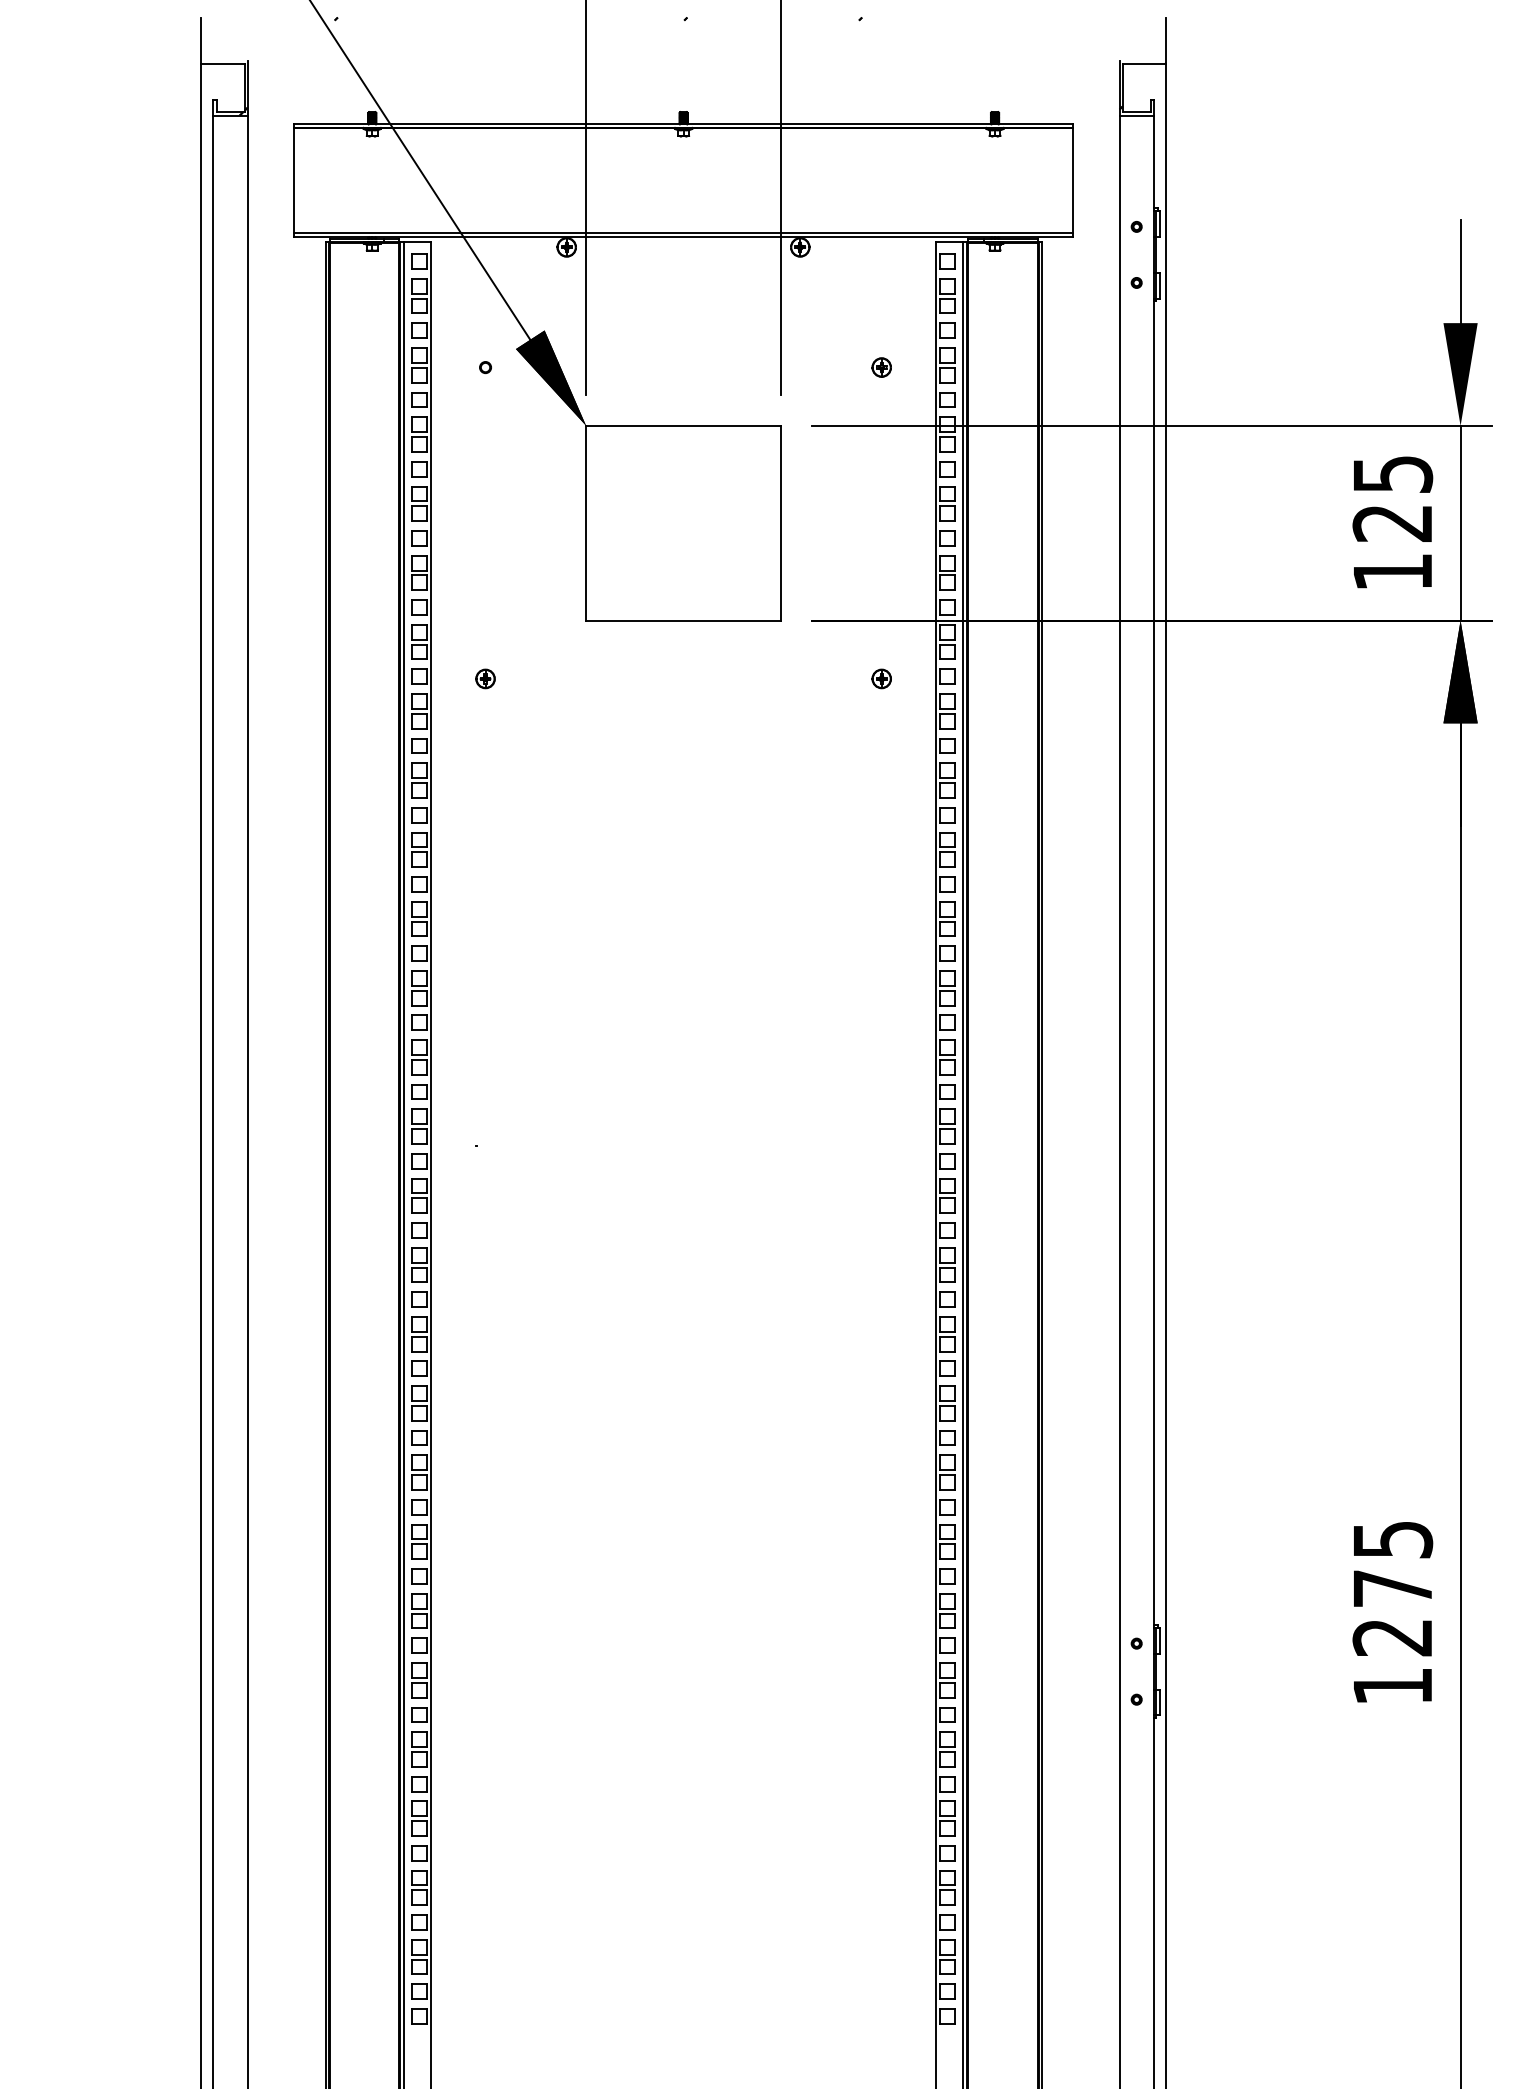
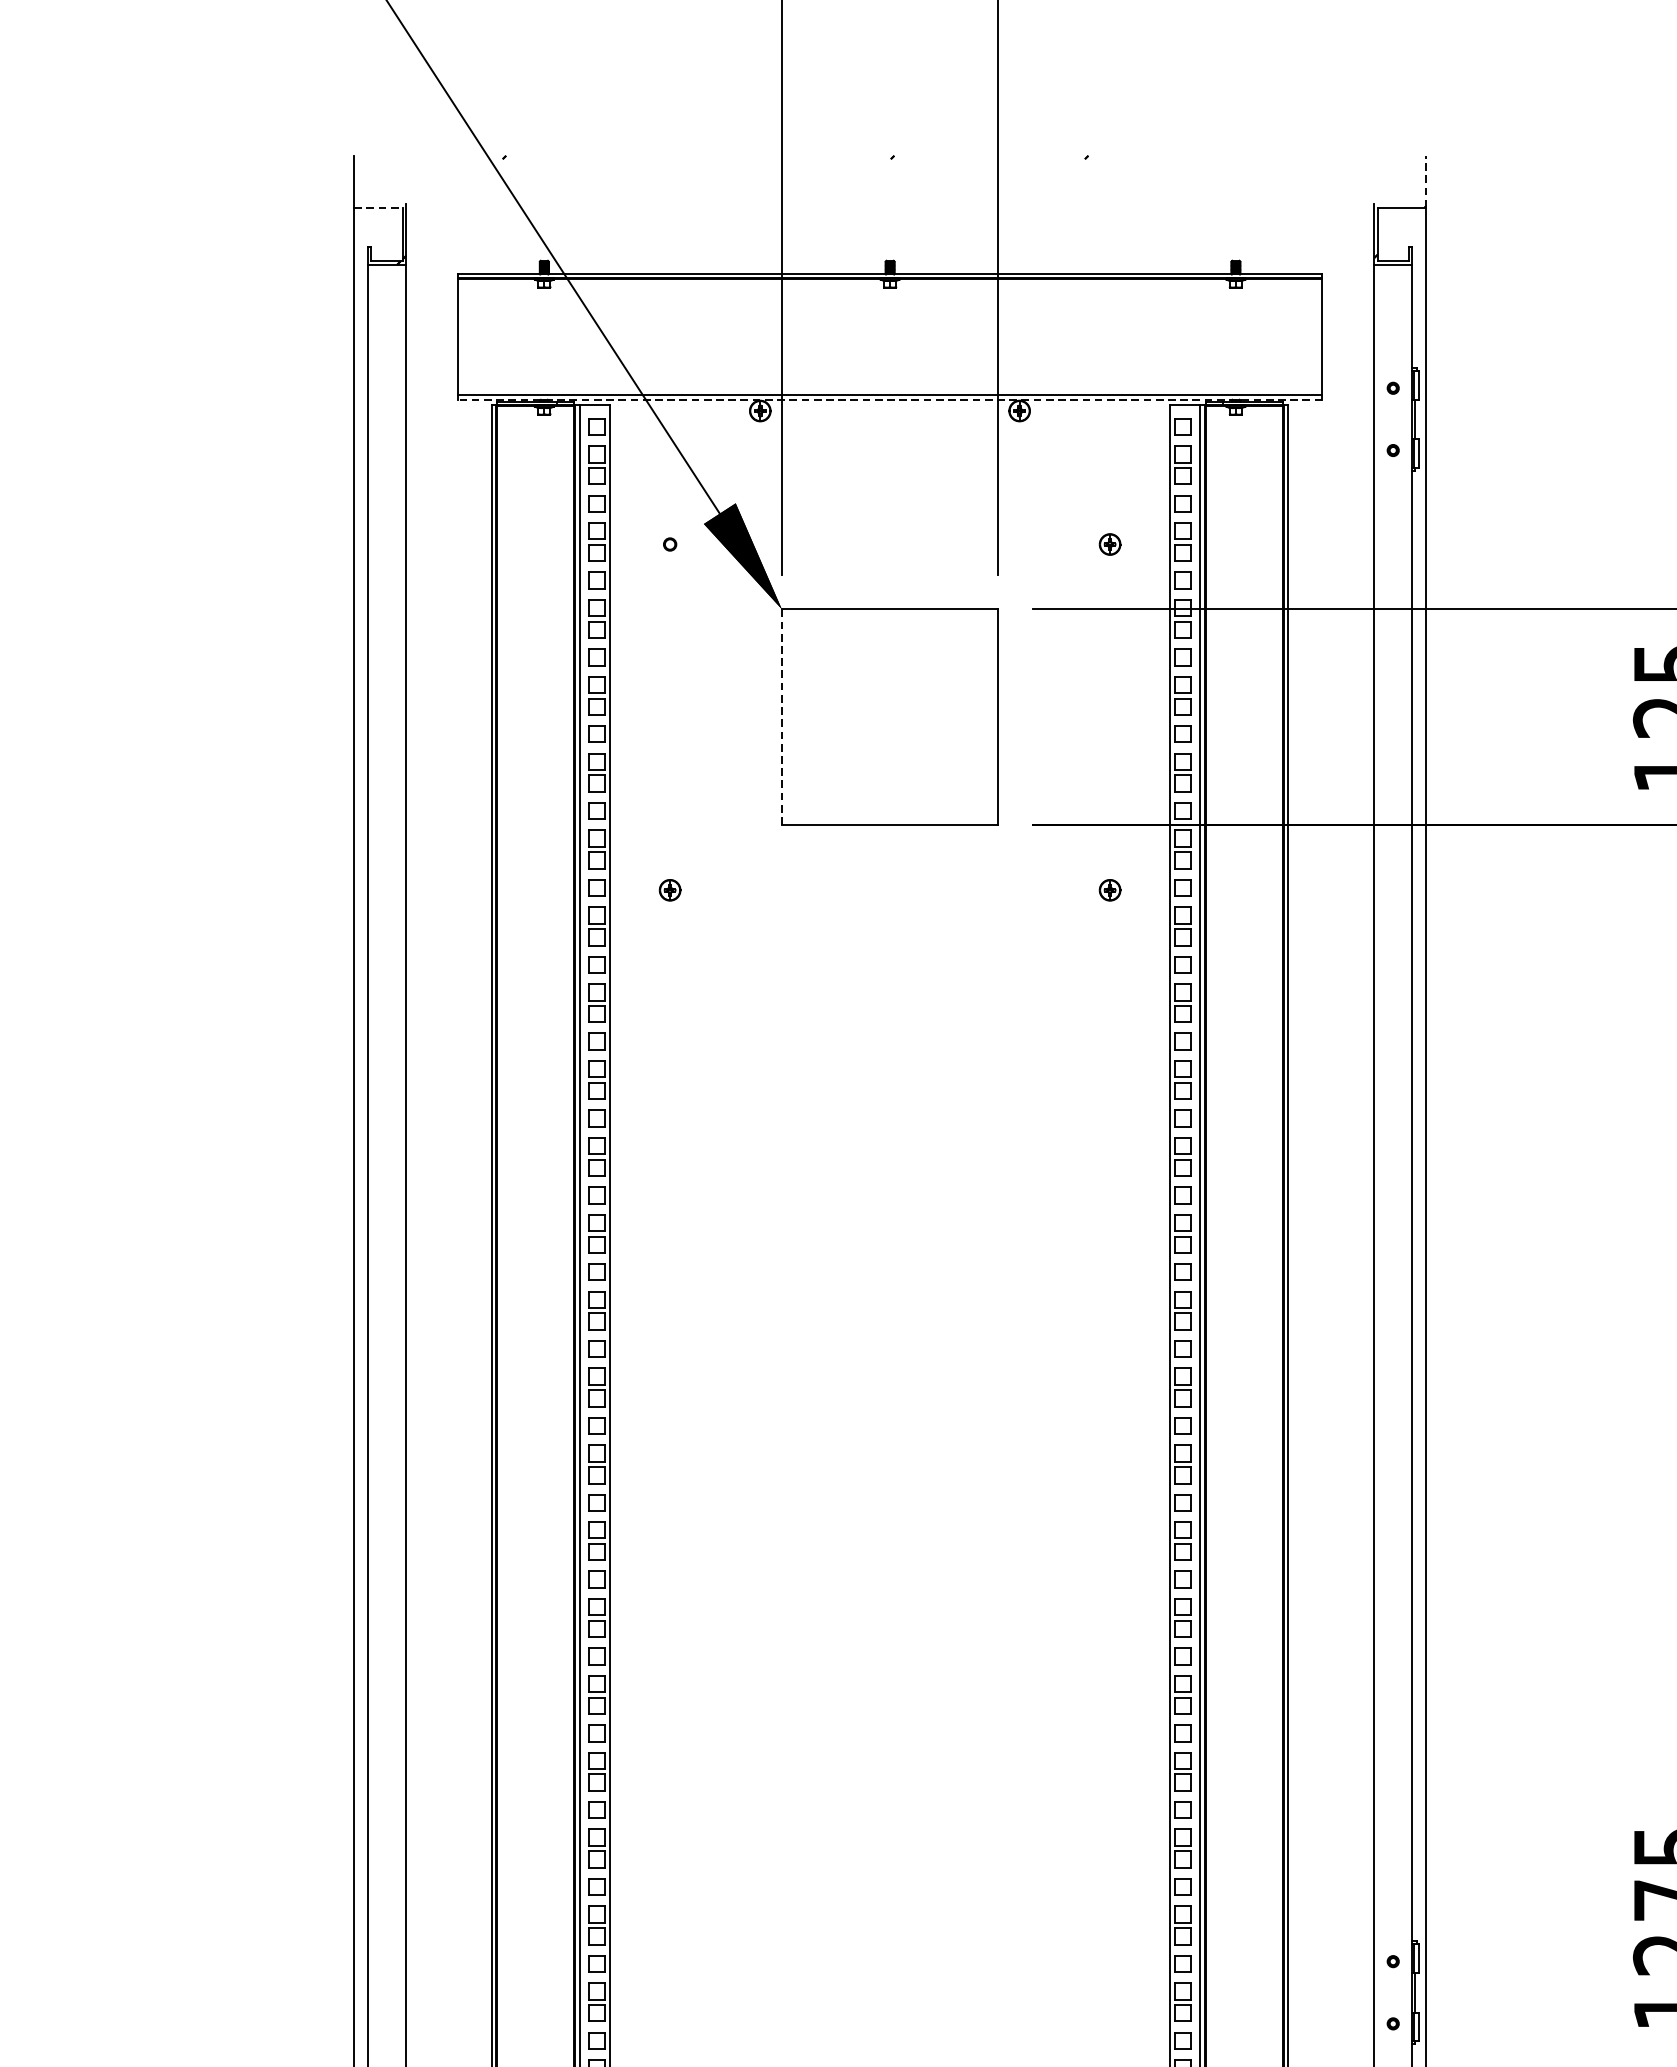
line: (1166, 40) -> (1426, 181), solid -> dashed
line: (222, 64) -> (378, 207), solid -> dashed
line: (683, 237) -> (889, 400), solid -> dashed
line: (586, 523) -> (782, 717), solid -> dashed

